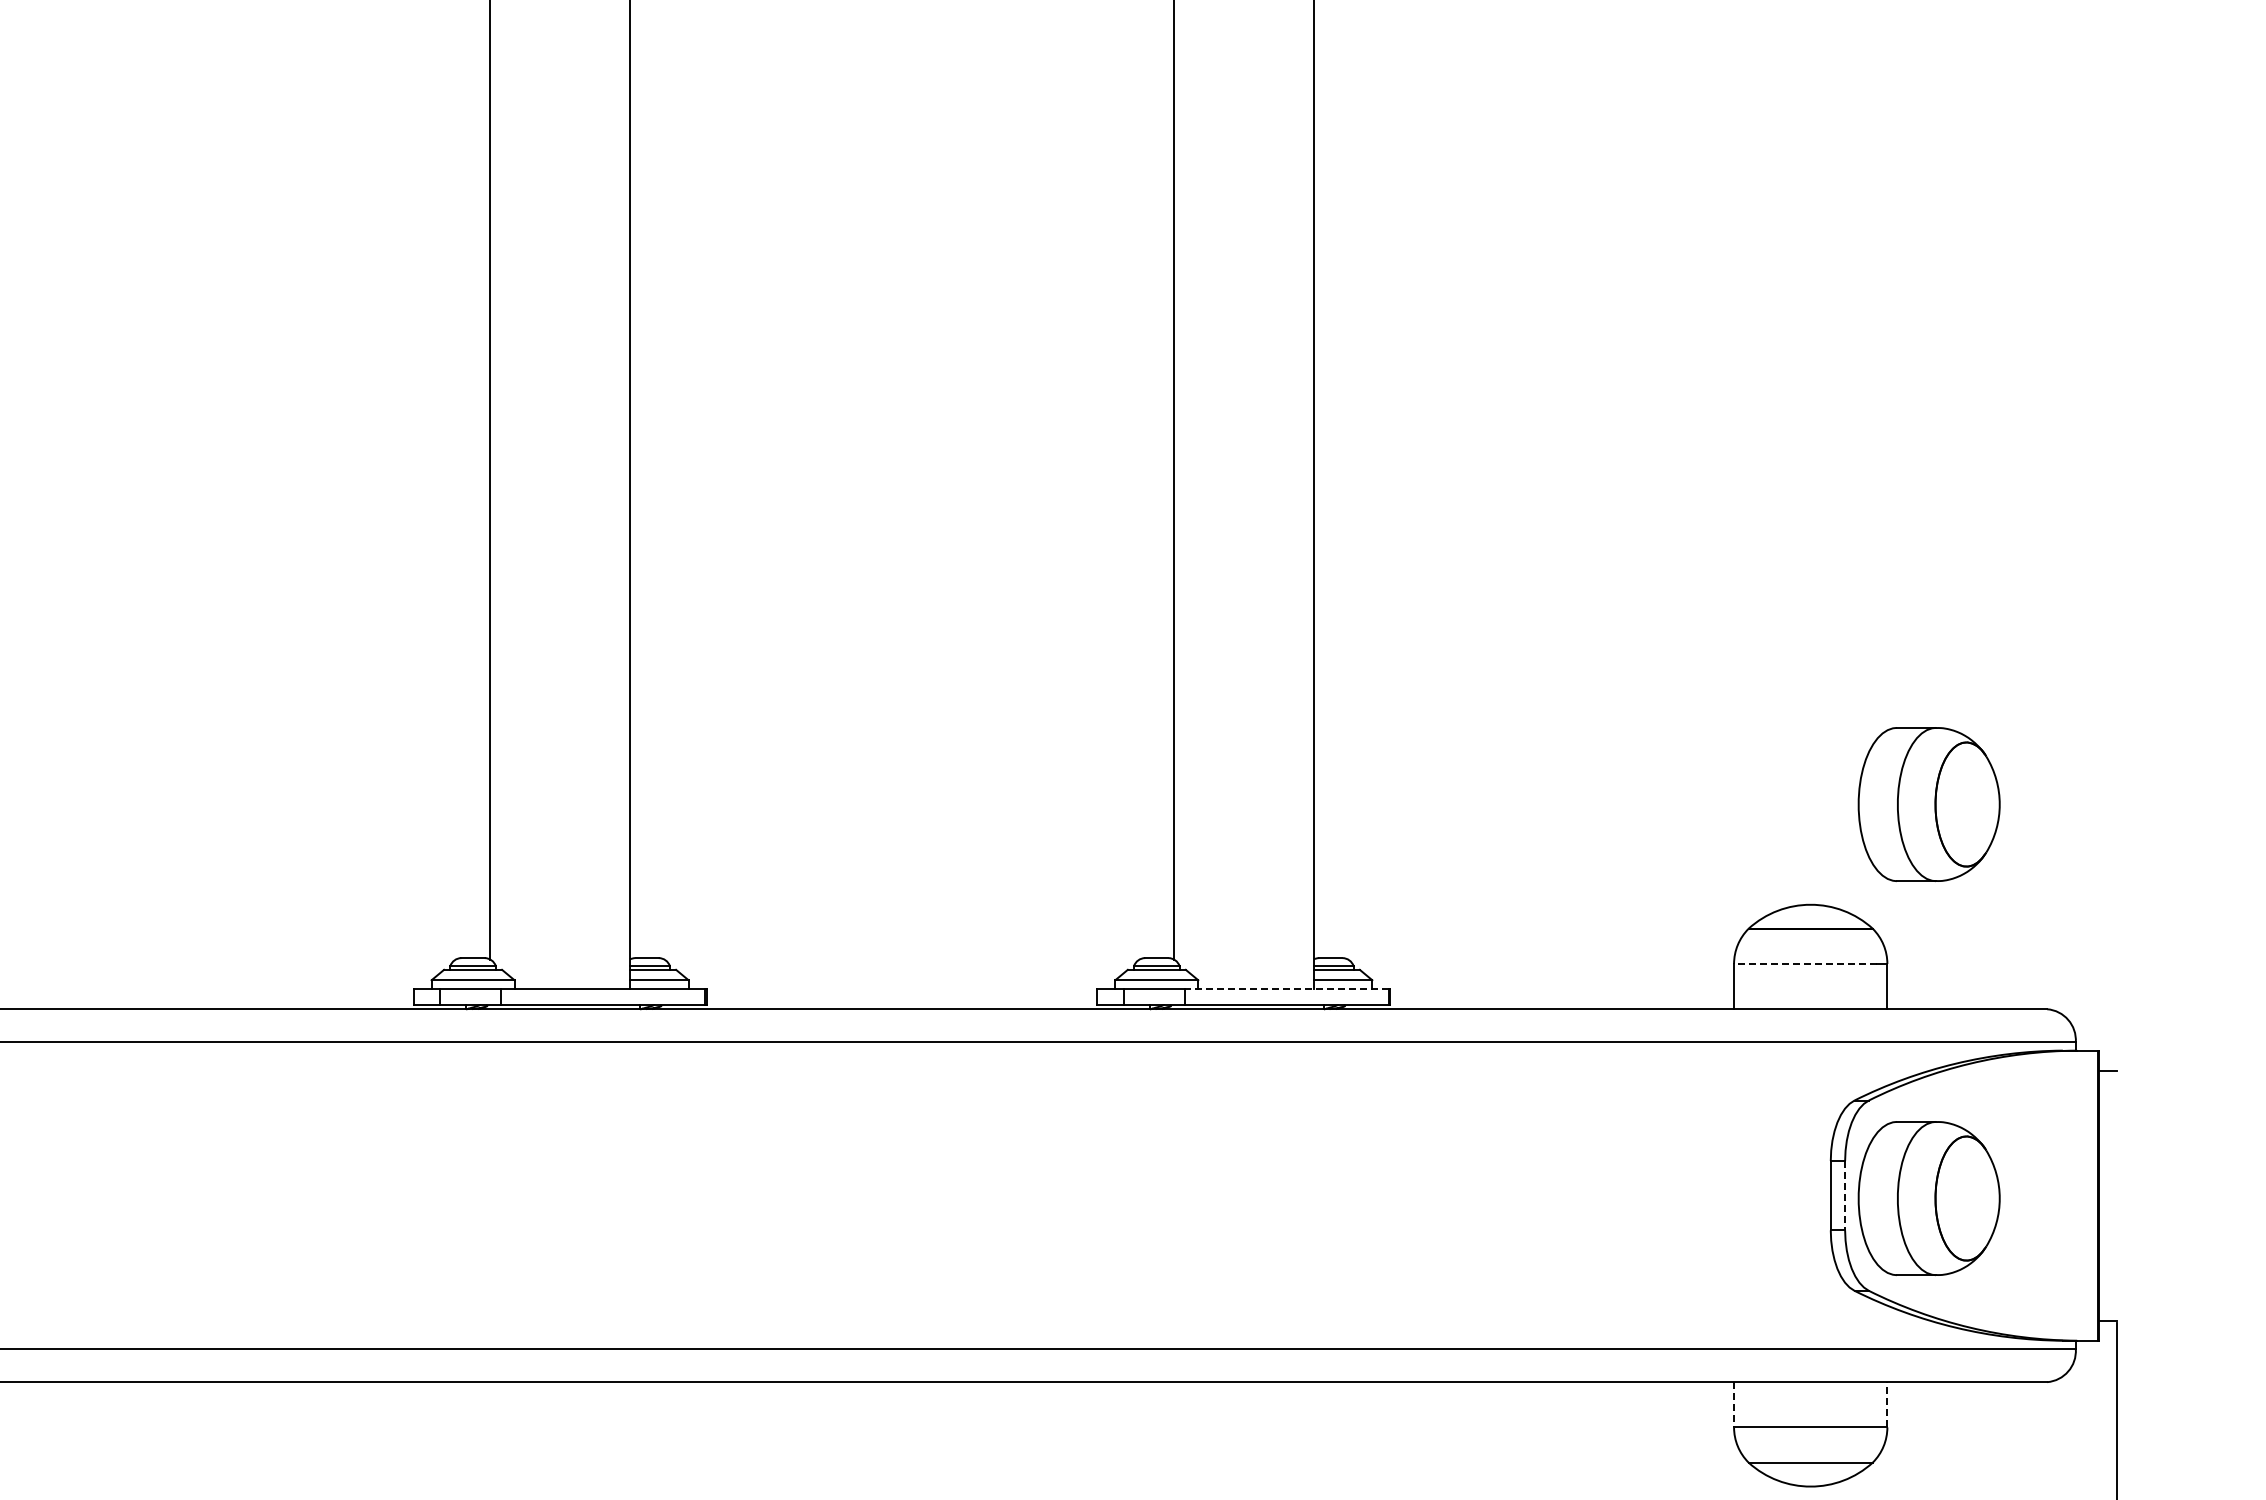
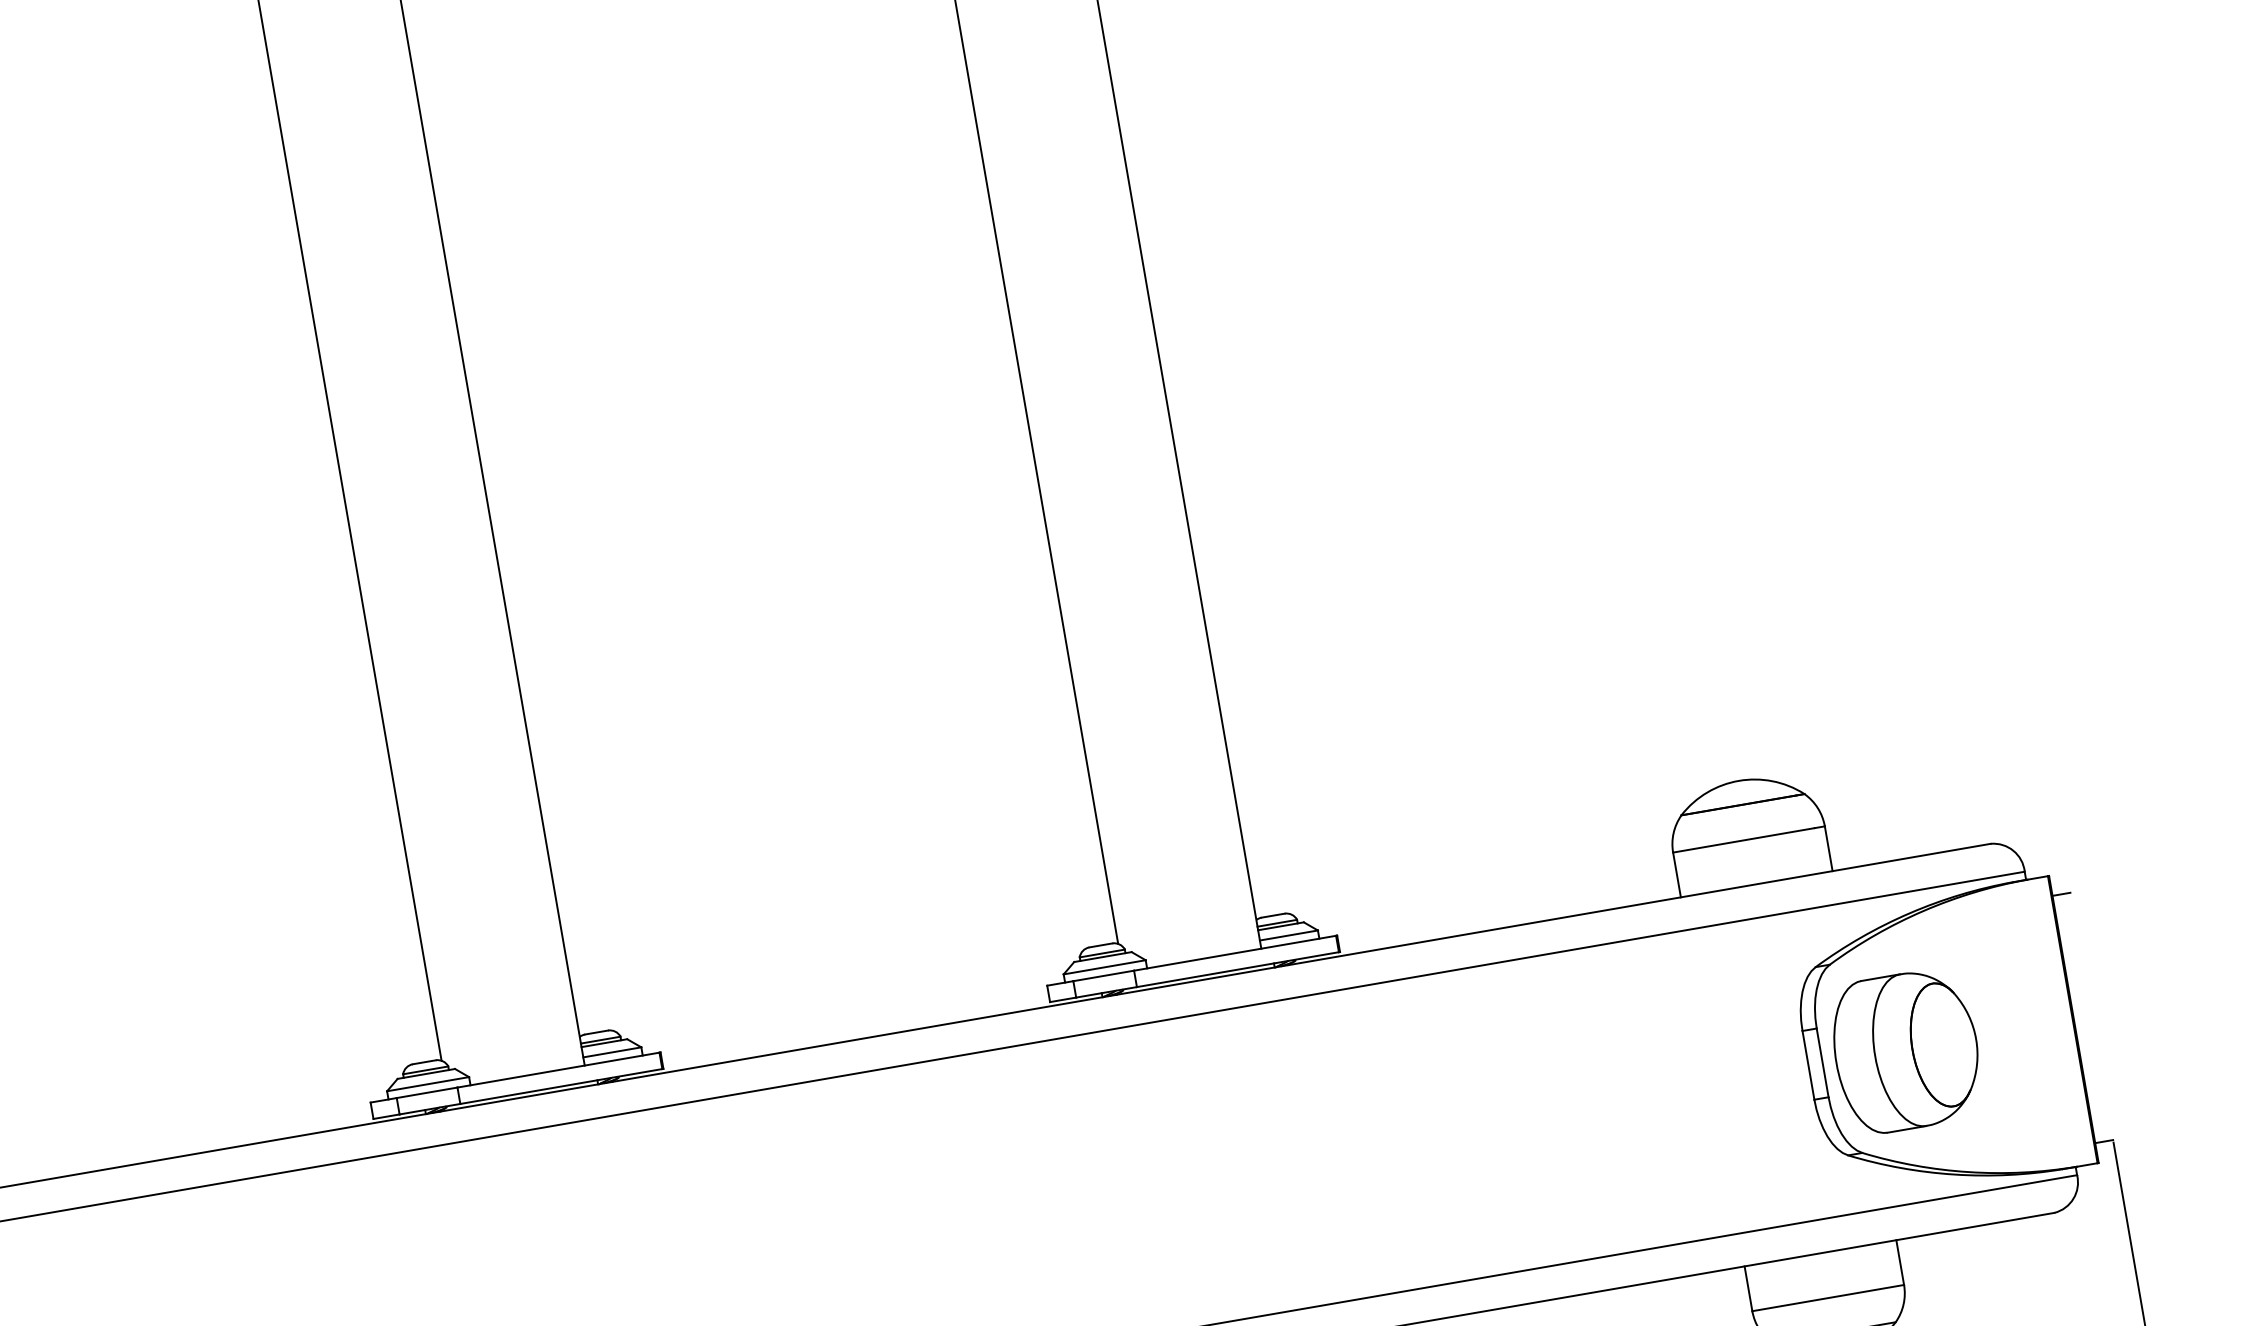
part: (1928, 804) -> (1838, 661), removed
line: (1805, 963) -> (1743, 839), dashed -> solid
line: (1286, 988) -> (1234, 953), dashed -> solid
line: (1845, 1195) -> (1822, 1062), dashed -> solid
line: (1734, 1404) -> (1748, 1288), dashed -> solid
line: (1887, 1404) -> (1900, 1262), dashed -> solid

